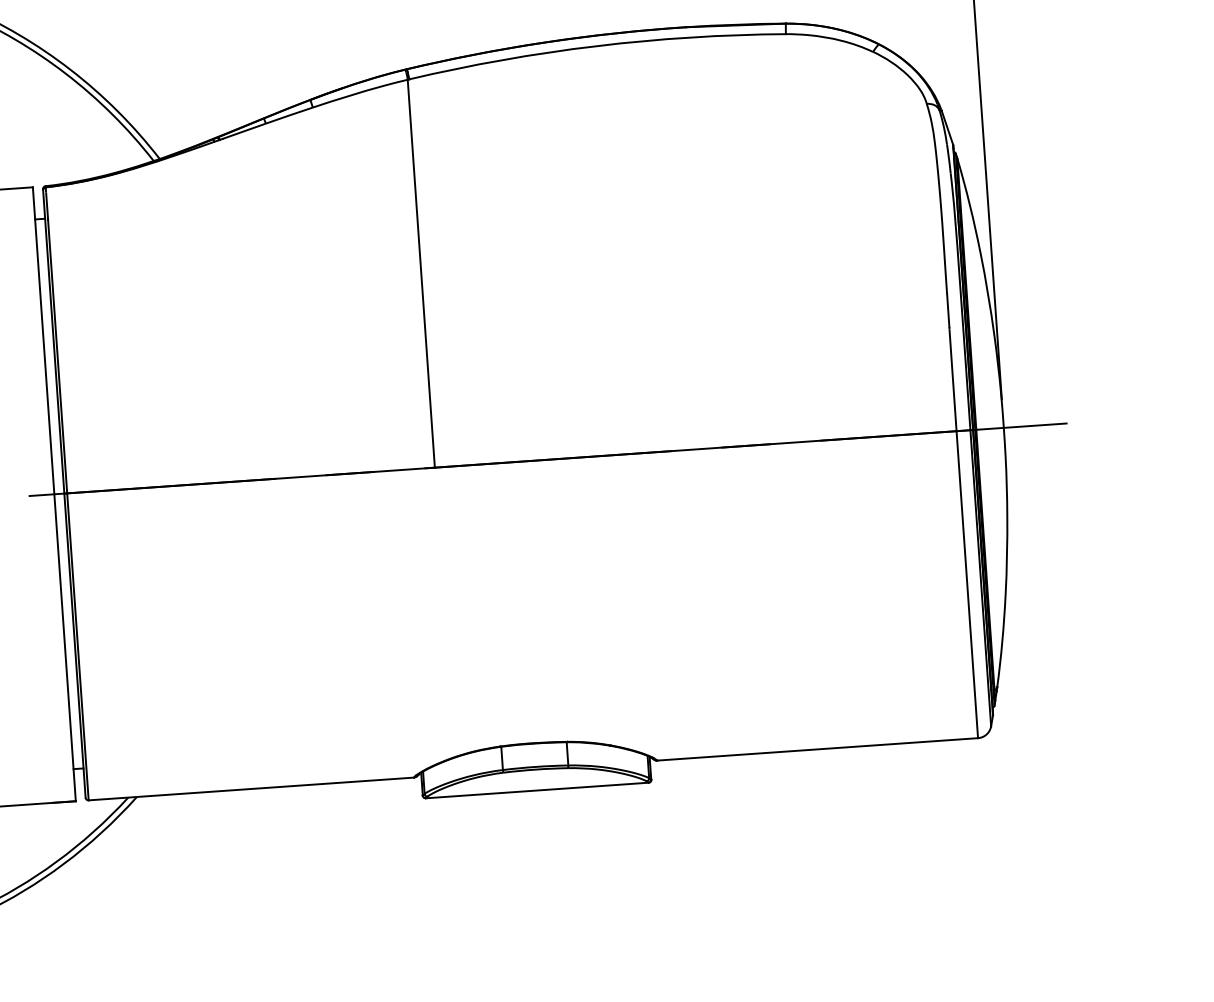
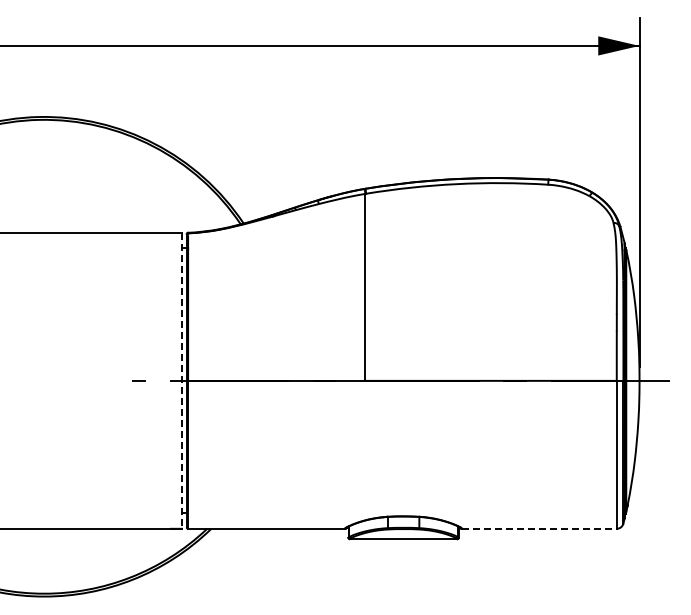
line: (53, 493) -> (181, 380), solid -> dashed
line: (817, 748) -> (539, 528), solid -> dashed

